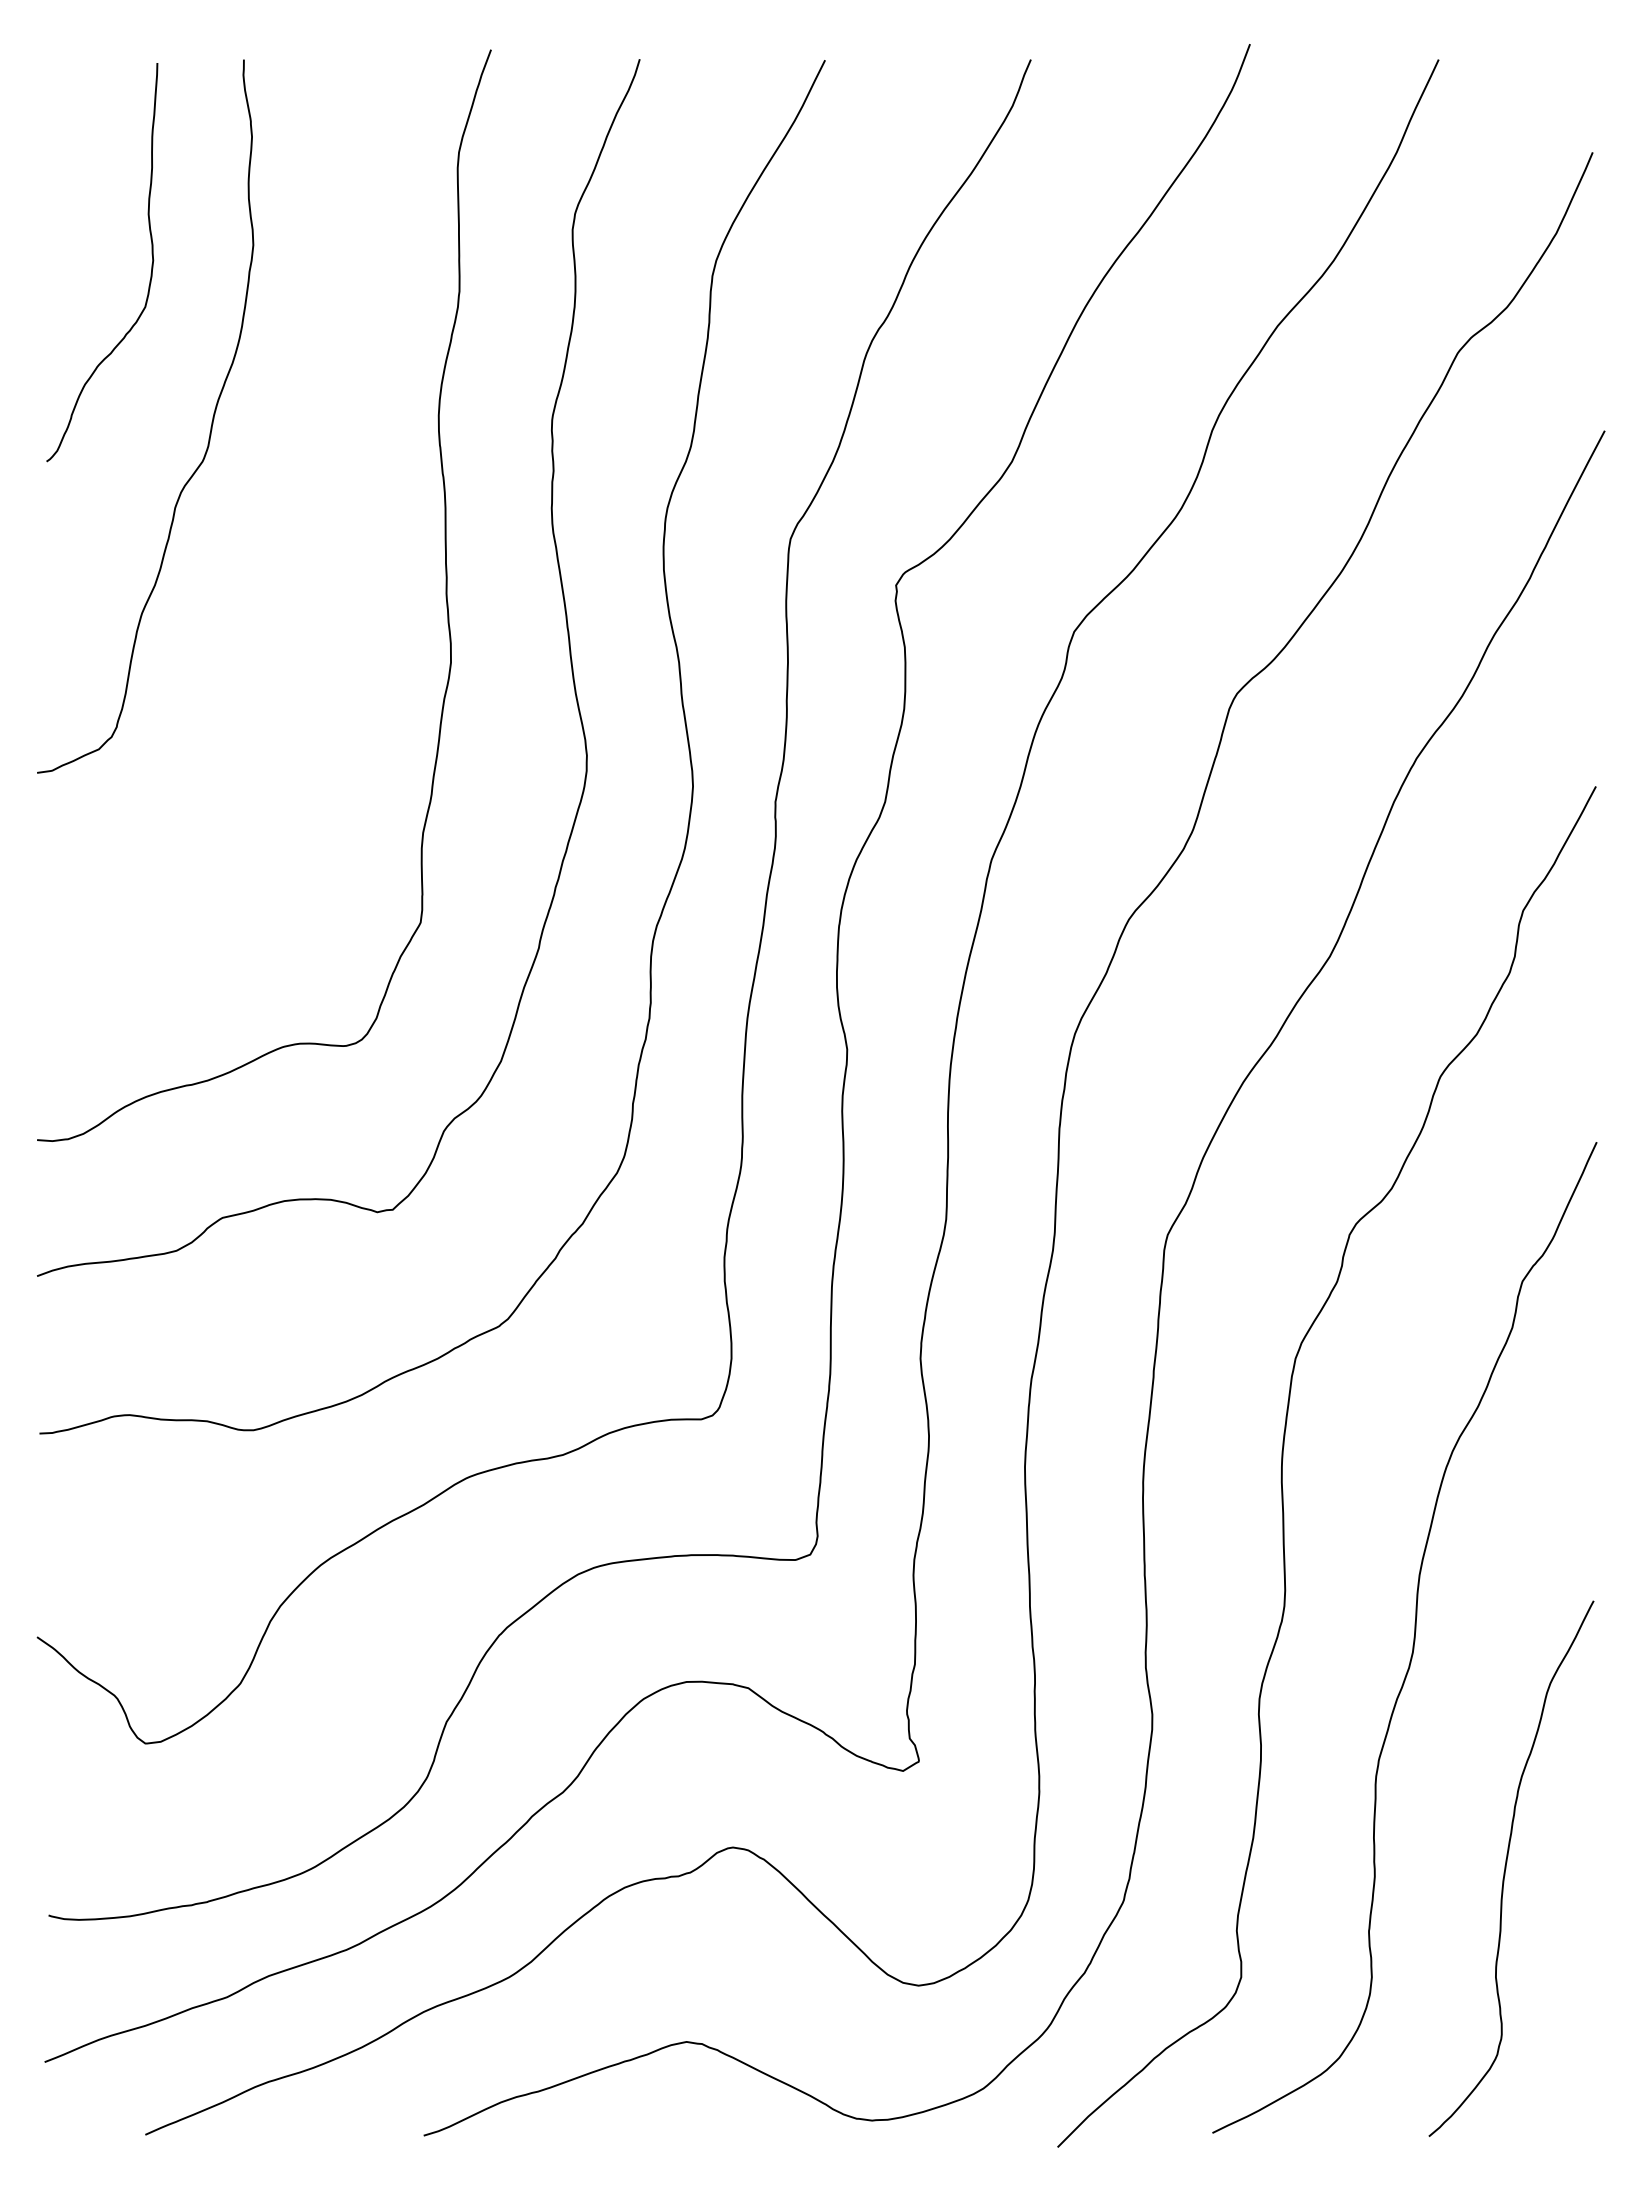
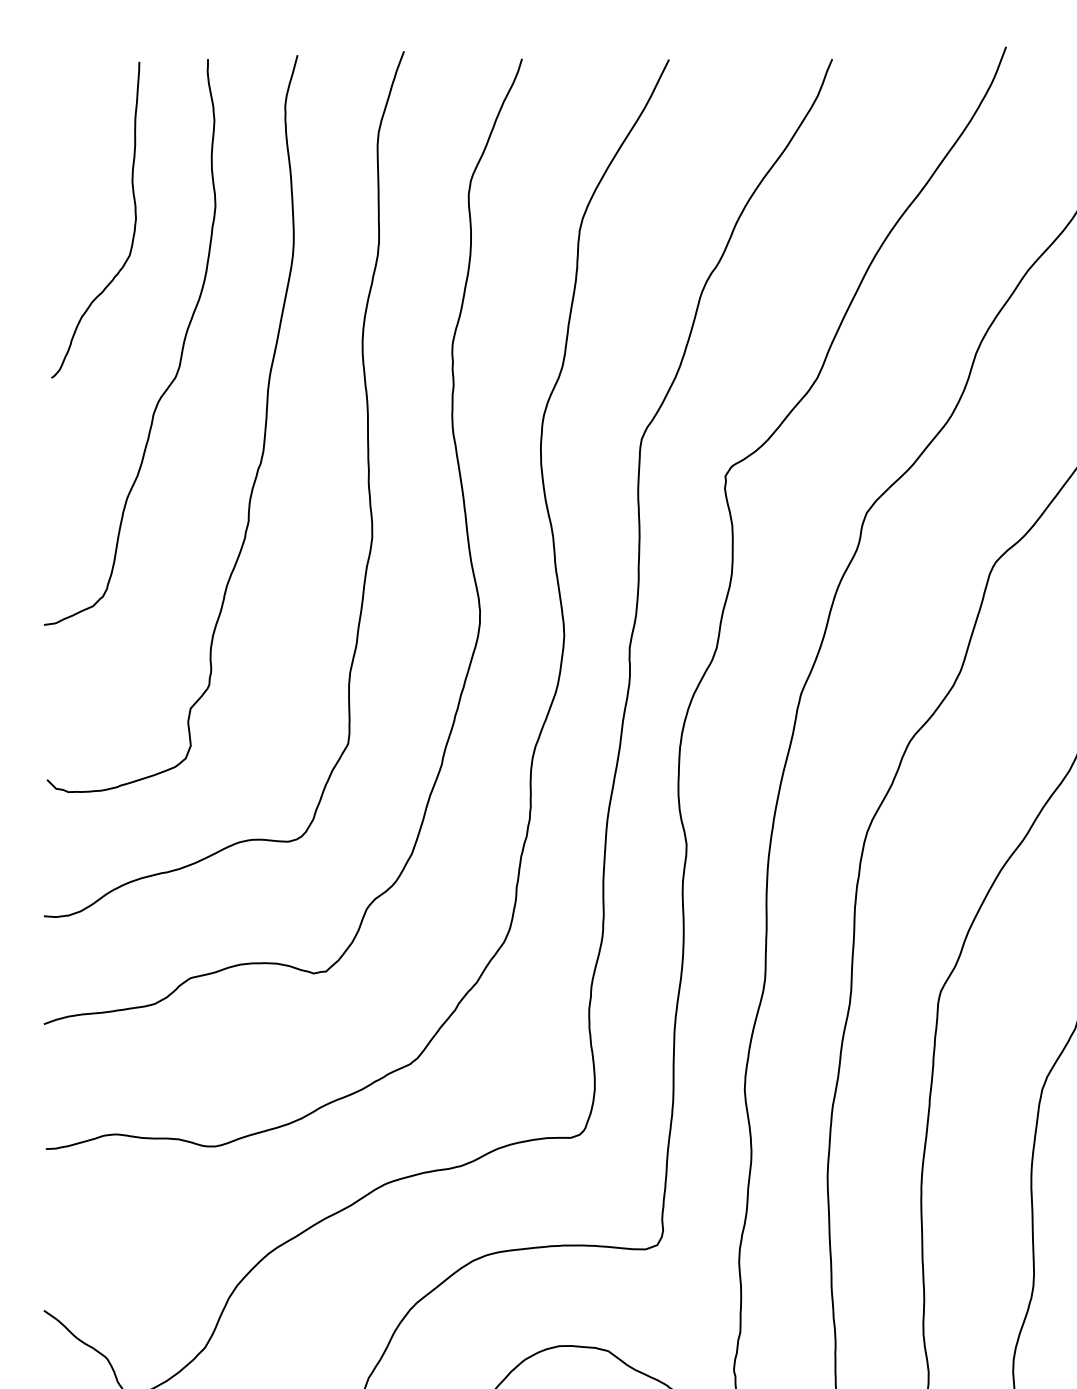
curve: (314, 533) -> (264, 435), added

